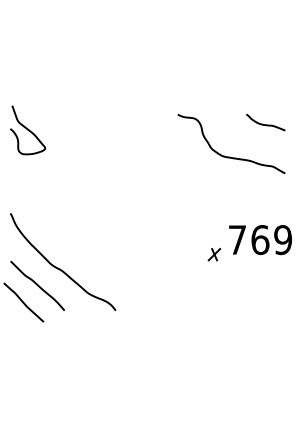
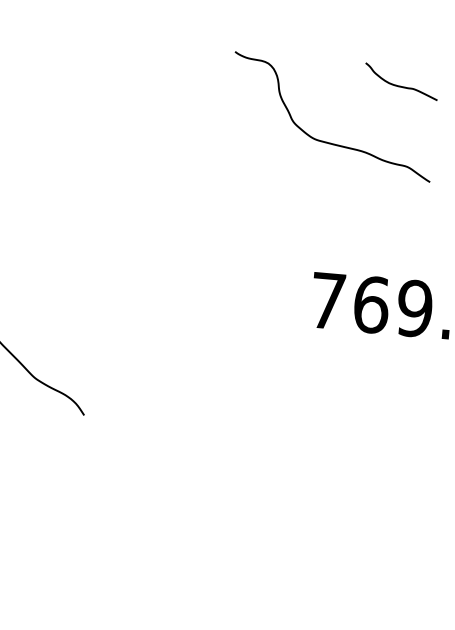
part: (214, 254) -> (281, 324), removed

